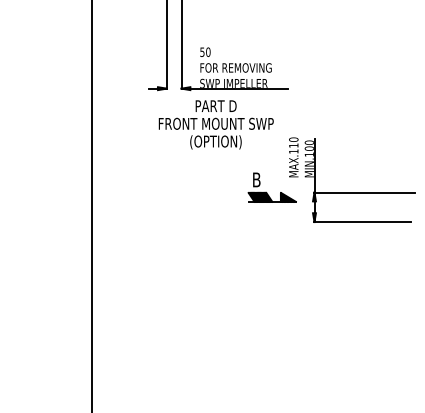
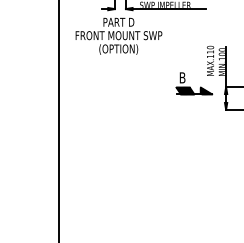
text: (215, 124) -> (118, 36), moved

